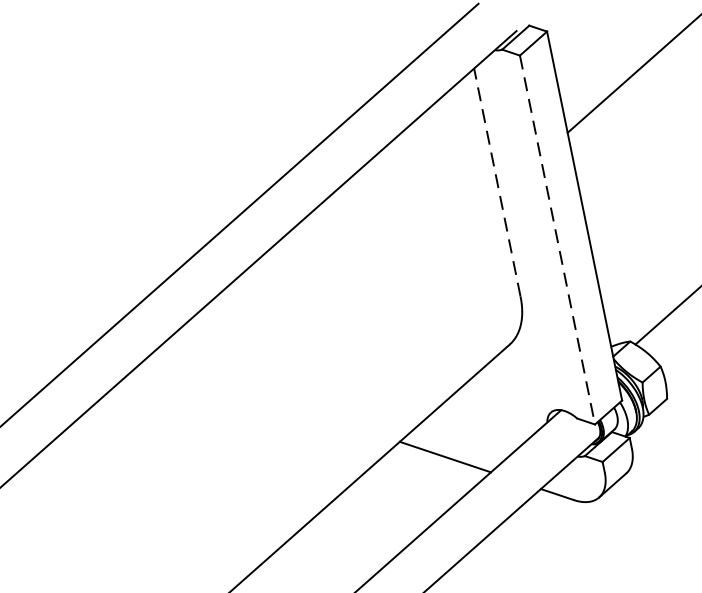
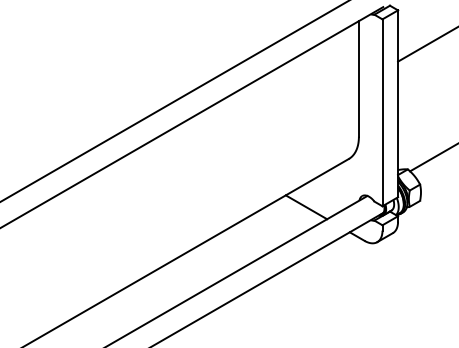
line: (496, 181) -> (358, 78), dashed -> solid
line: (557, 241) -> (382, 113), dashed -> solid

